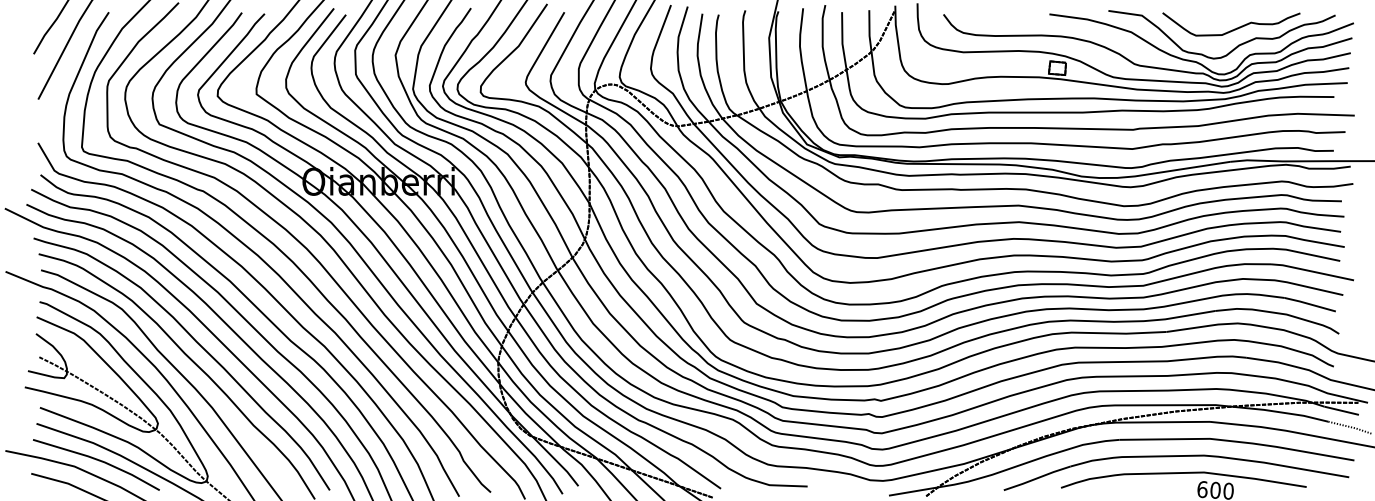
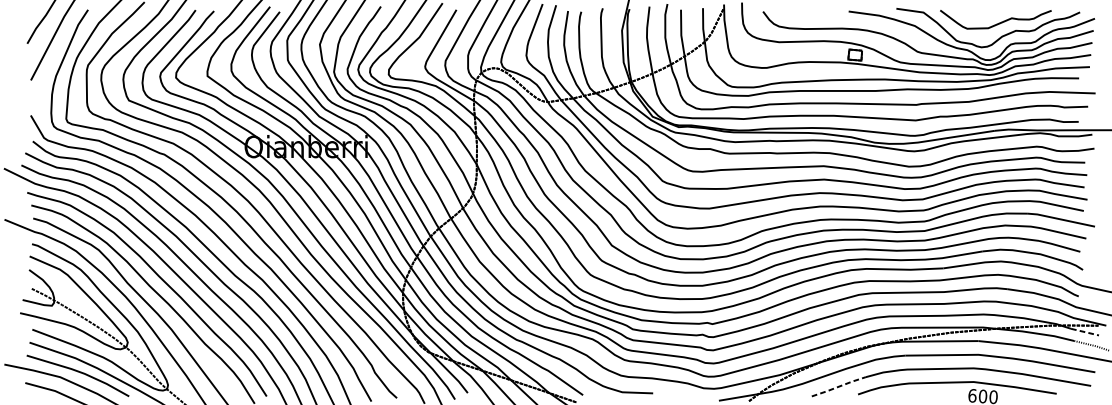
line: (1341, 410) -> (1084, 331), solid -> dashed
line: (1037, 478) -> (839, 386), solid -> dashed

